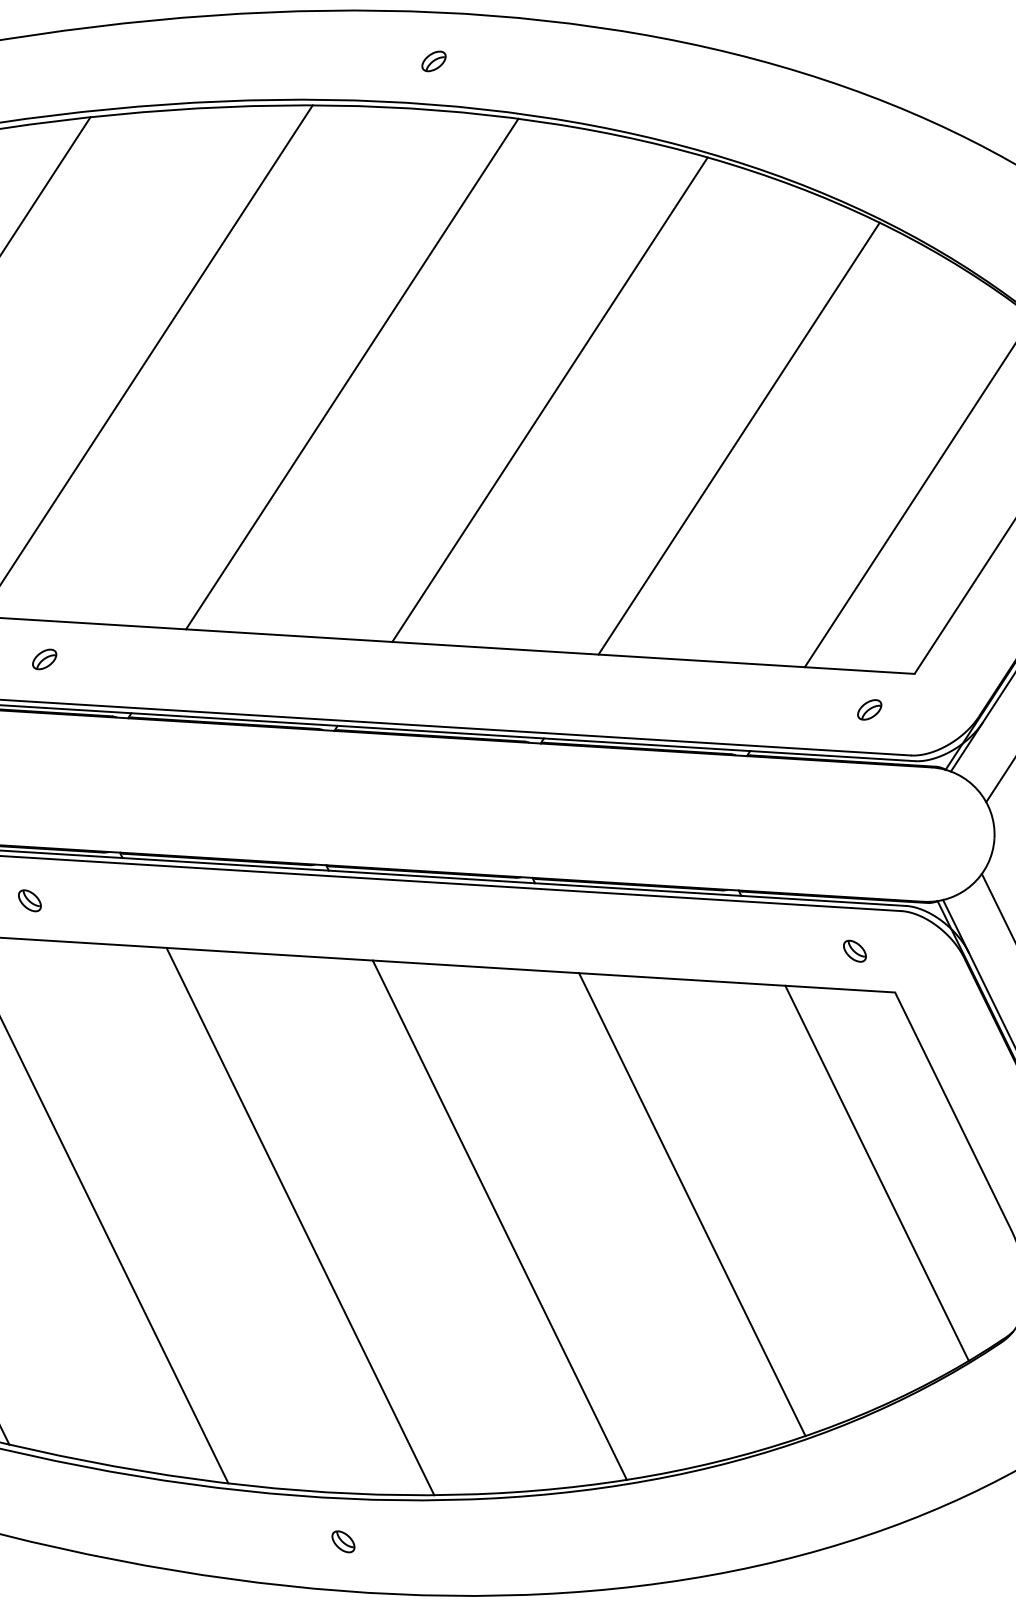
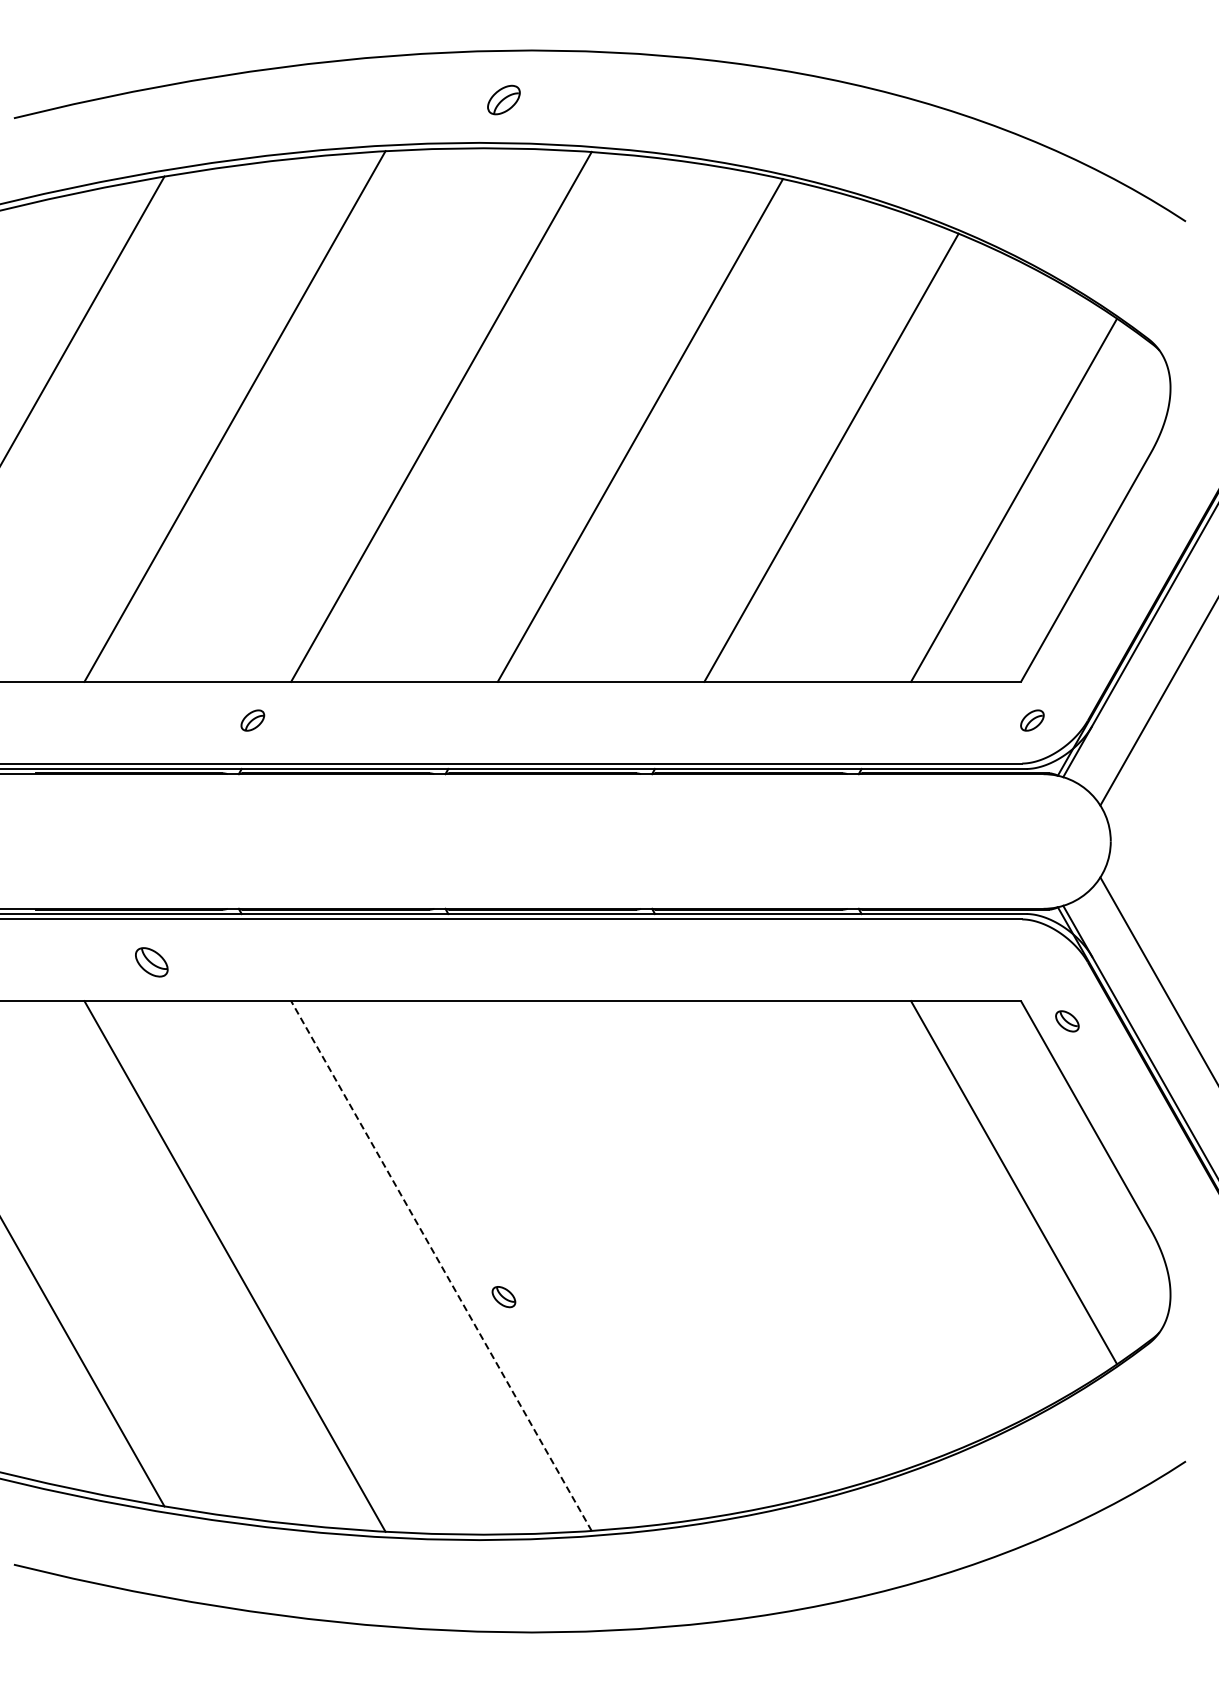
part: (433, 61) -> (503, 99), size x1.4
part: (44, 659) -> (252, 720), moved
part: (869, 709) -> (1032, 720), moved
part: (29, 900) -> (151, 962), size x1.4
part: (855, 951) -> (1067, 1021), moved
line: (692, 1204) -> (831, 1225), removed
line: (499, 1220) -> (640, 1252), removed
line: (300, 1222) -> (441, 1266), solid -> dashed
part: (342, 1542) -> (503, 1297), moved

